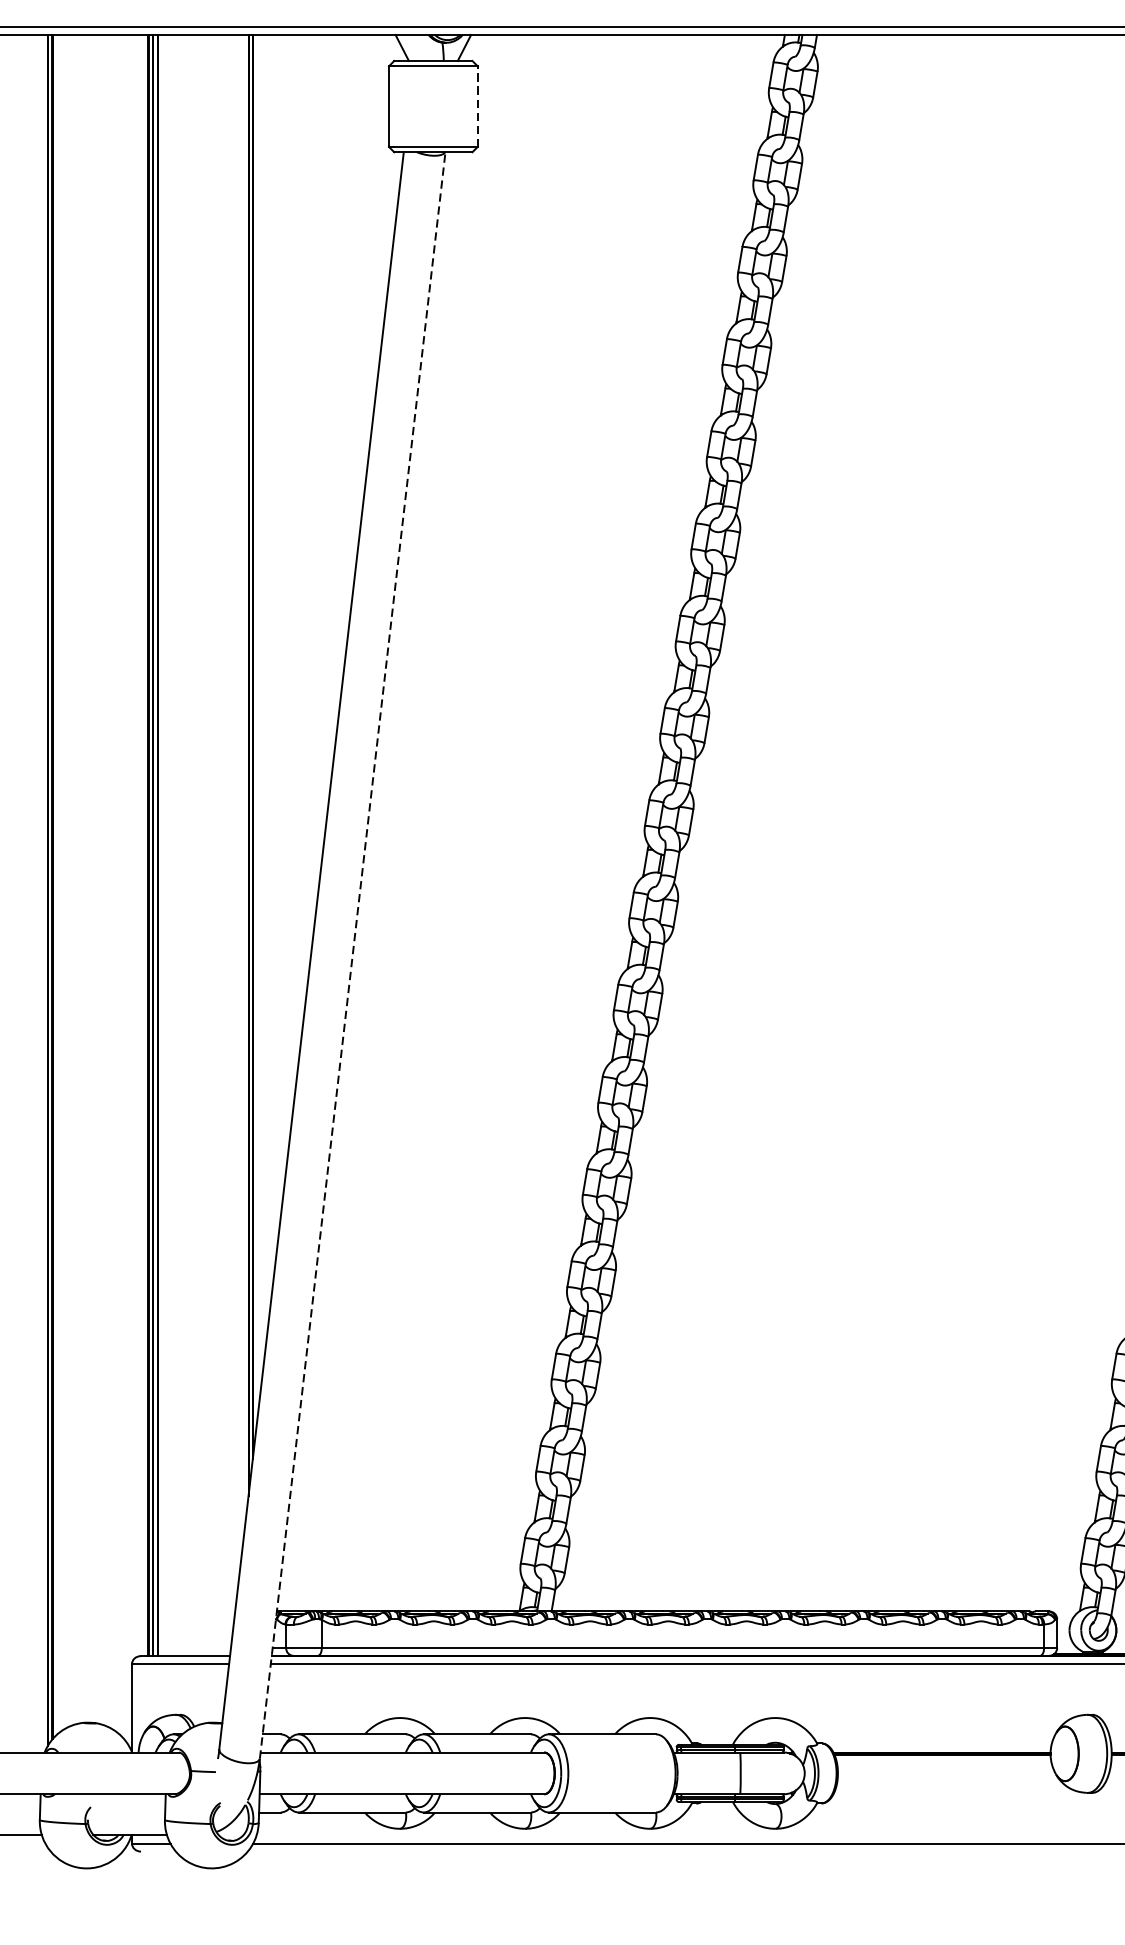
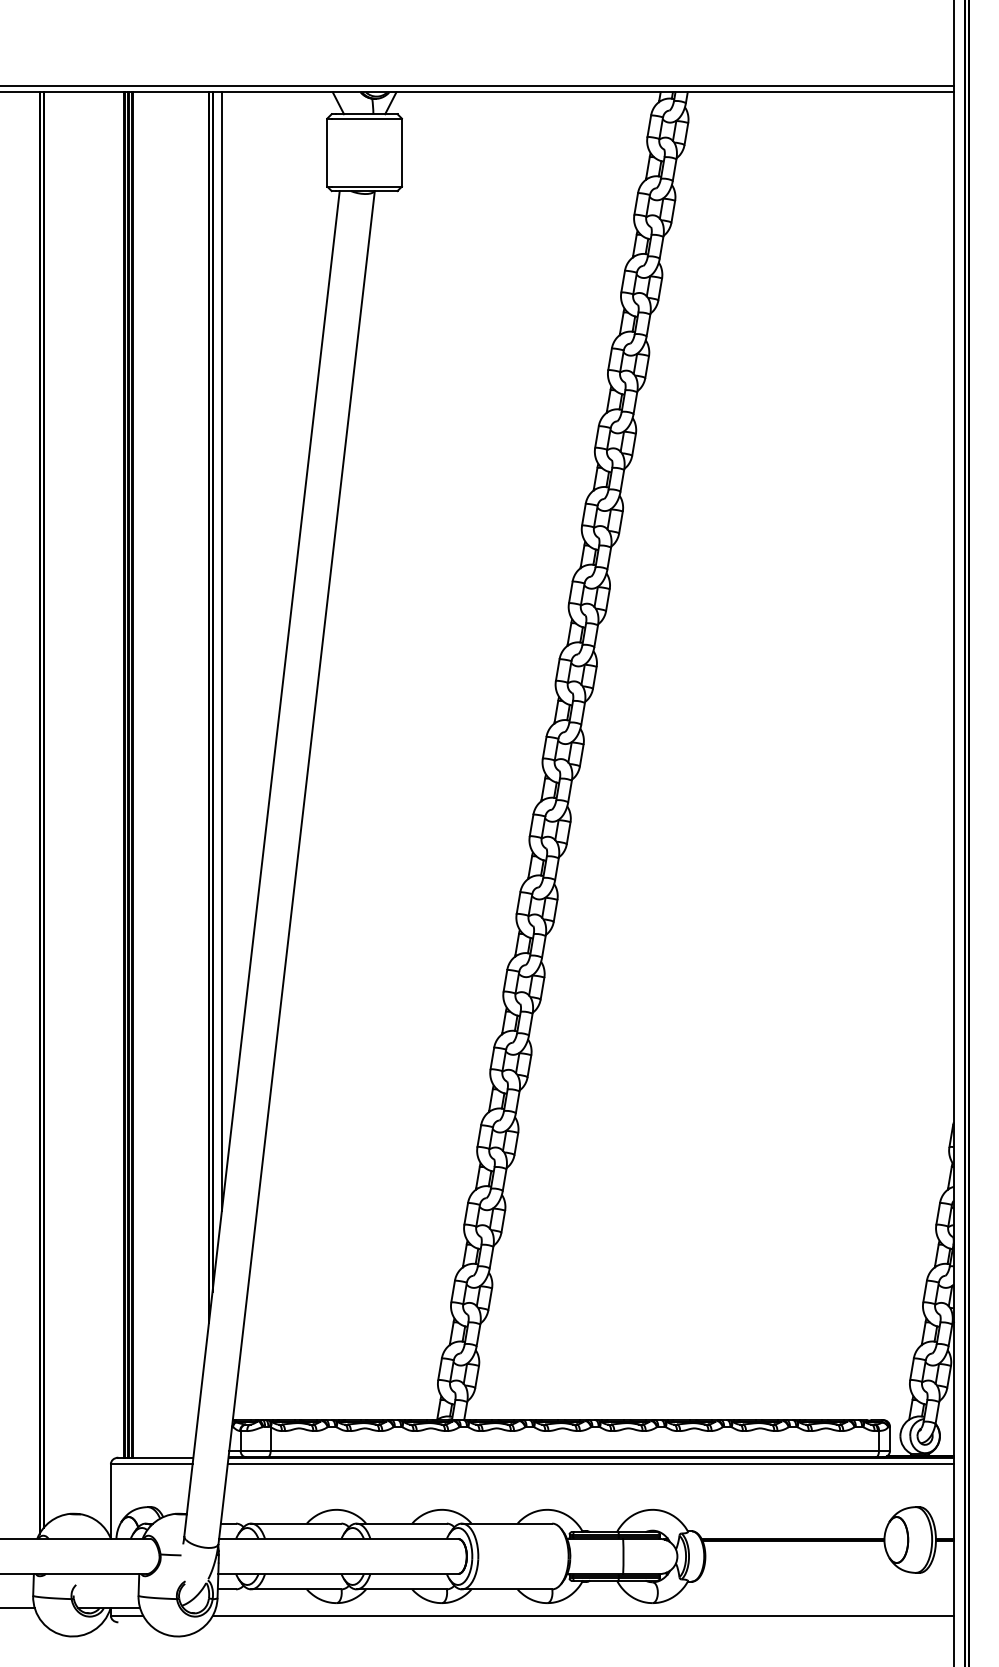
line: (477, 106) -> (401, 152), dashed -> solid
line: (263, 698) -> (221, 651), added
line: (352, 955) -> (296, 867), dashed -> solid

